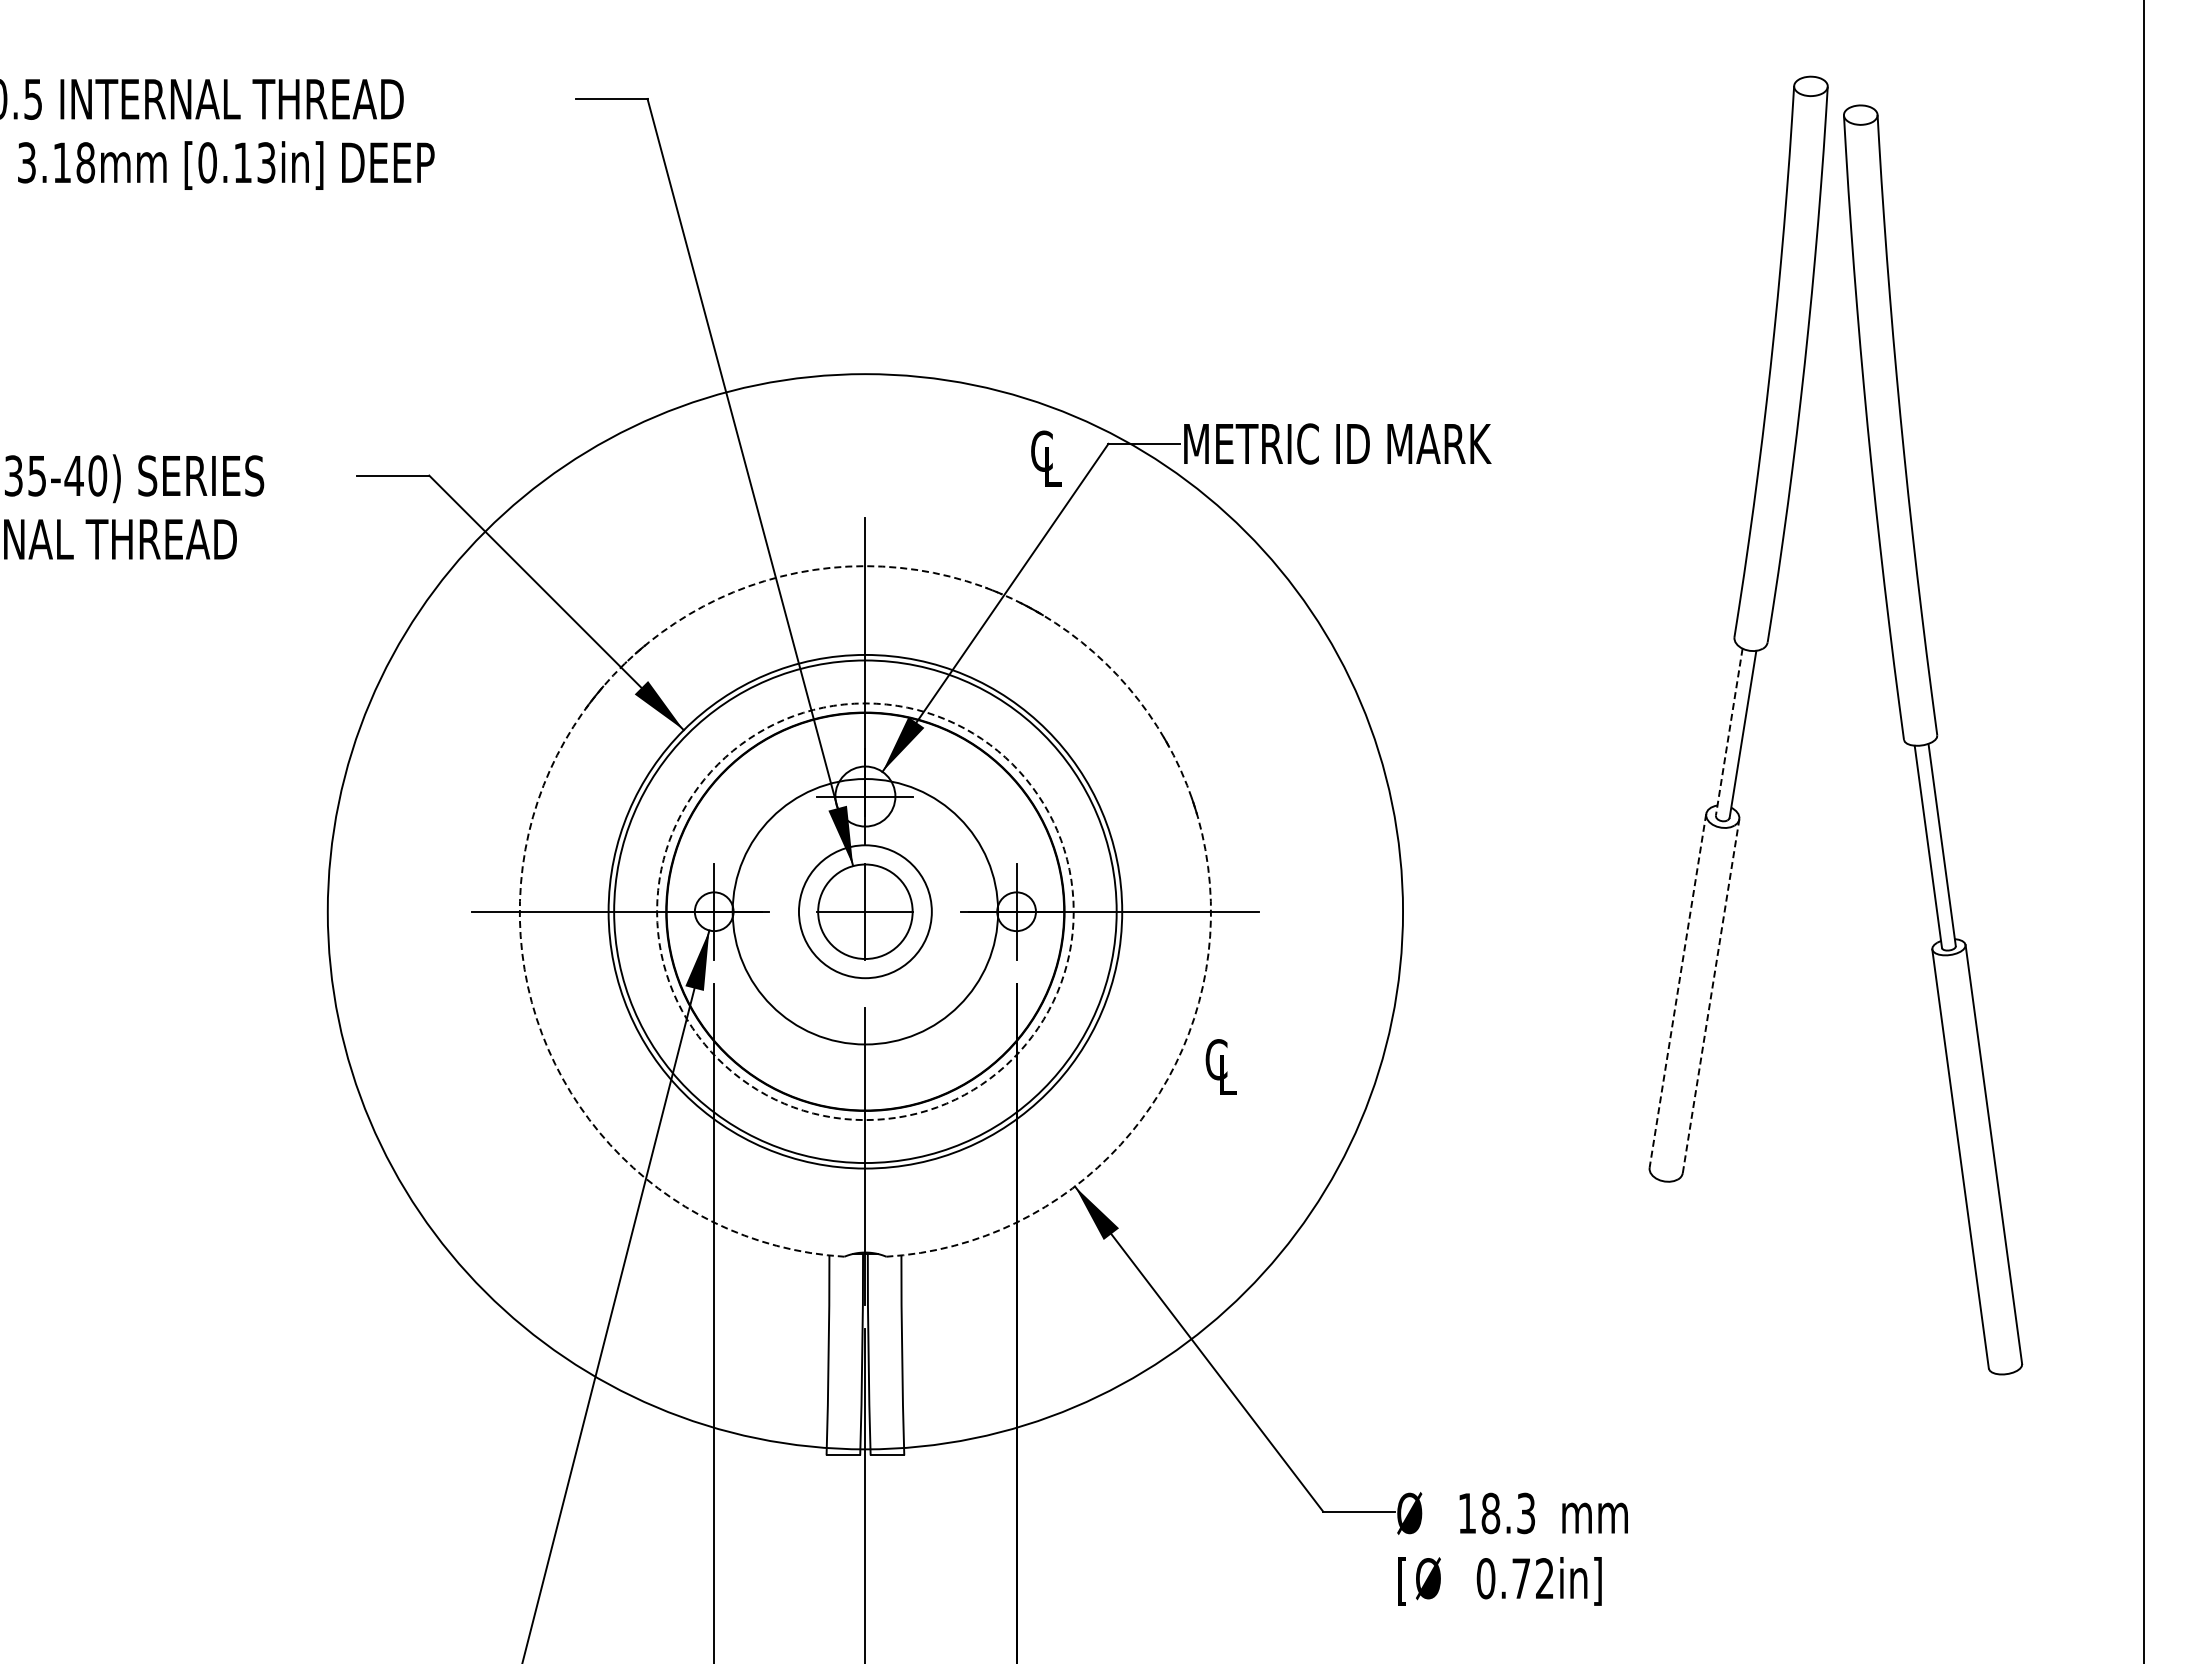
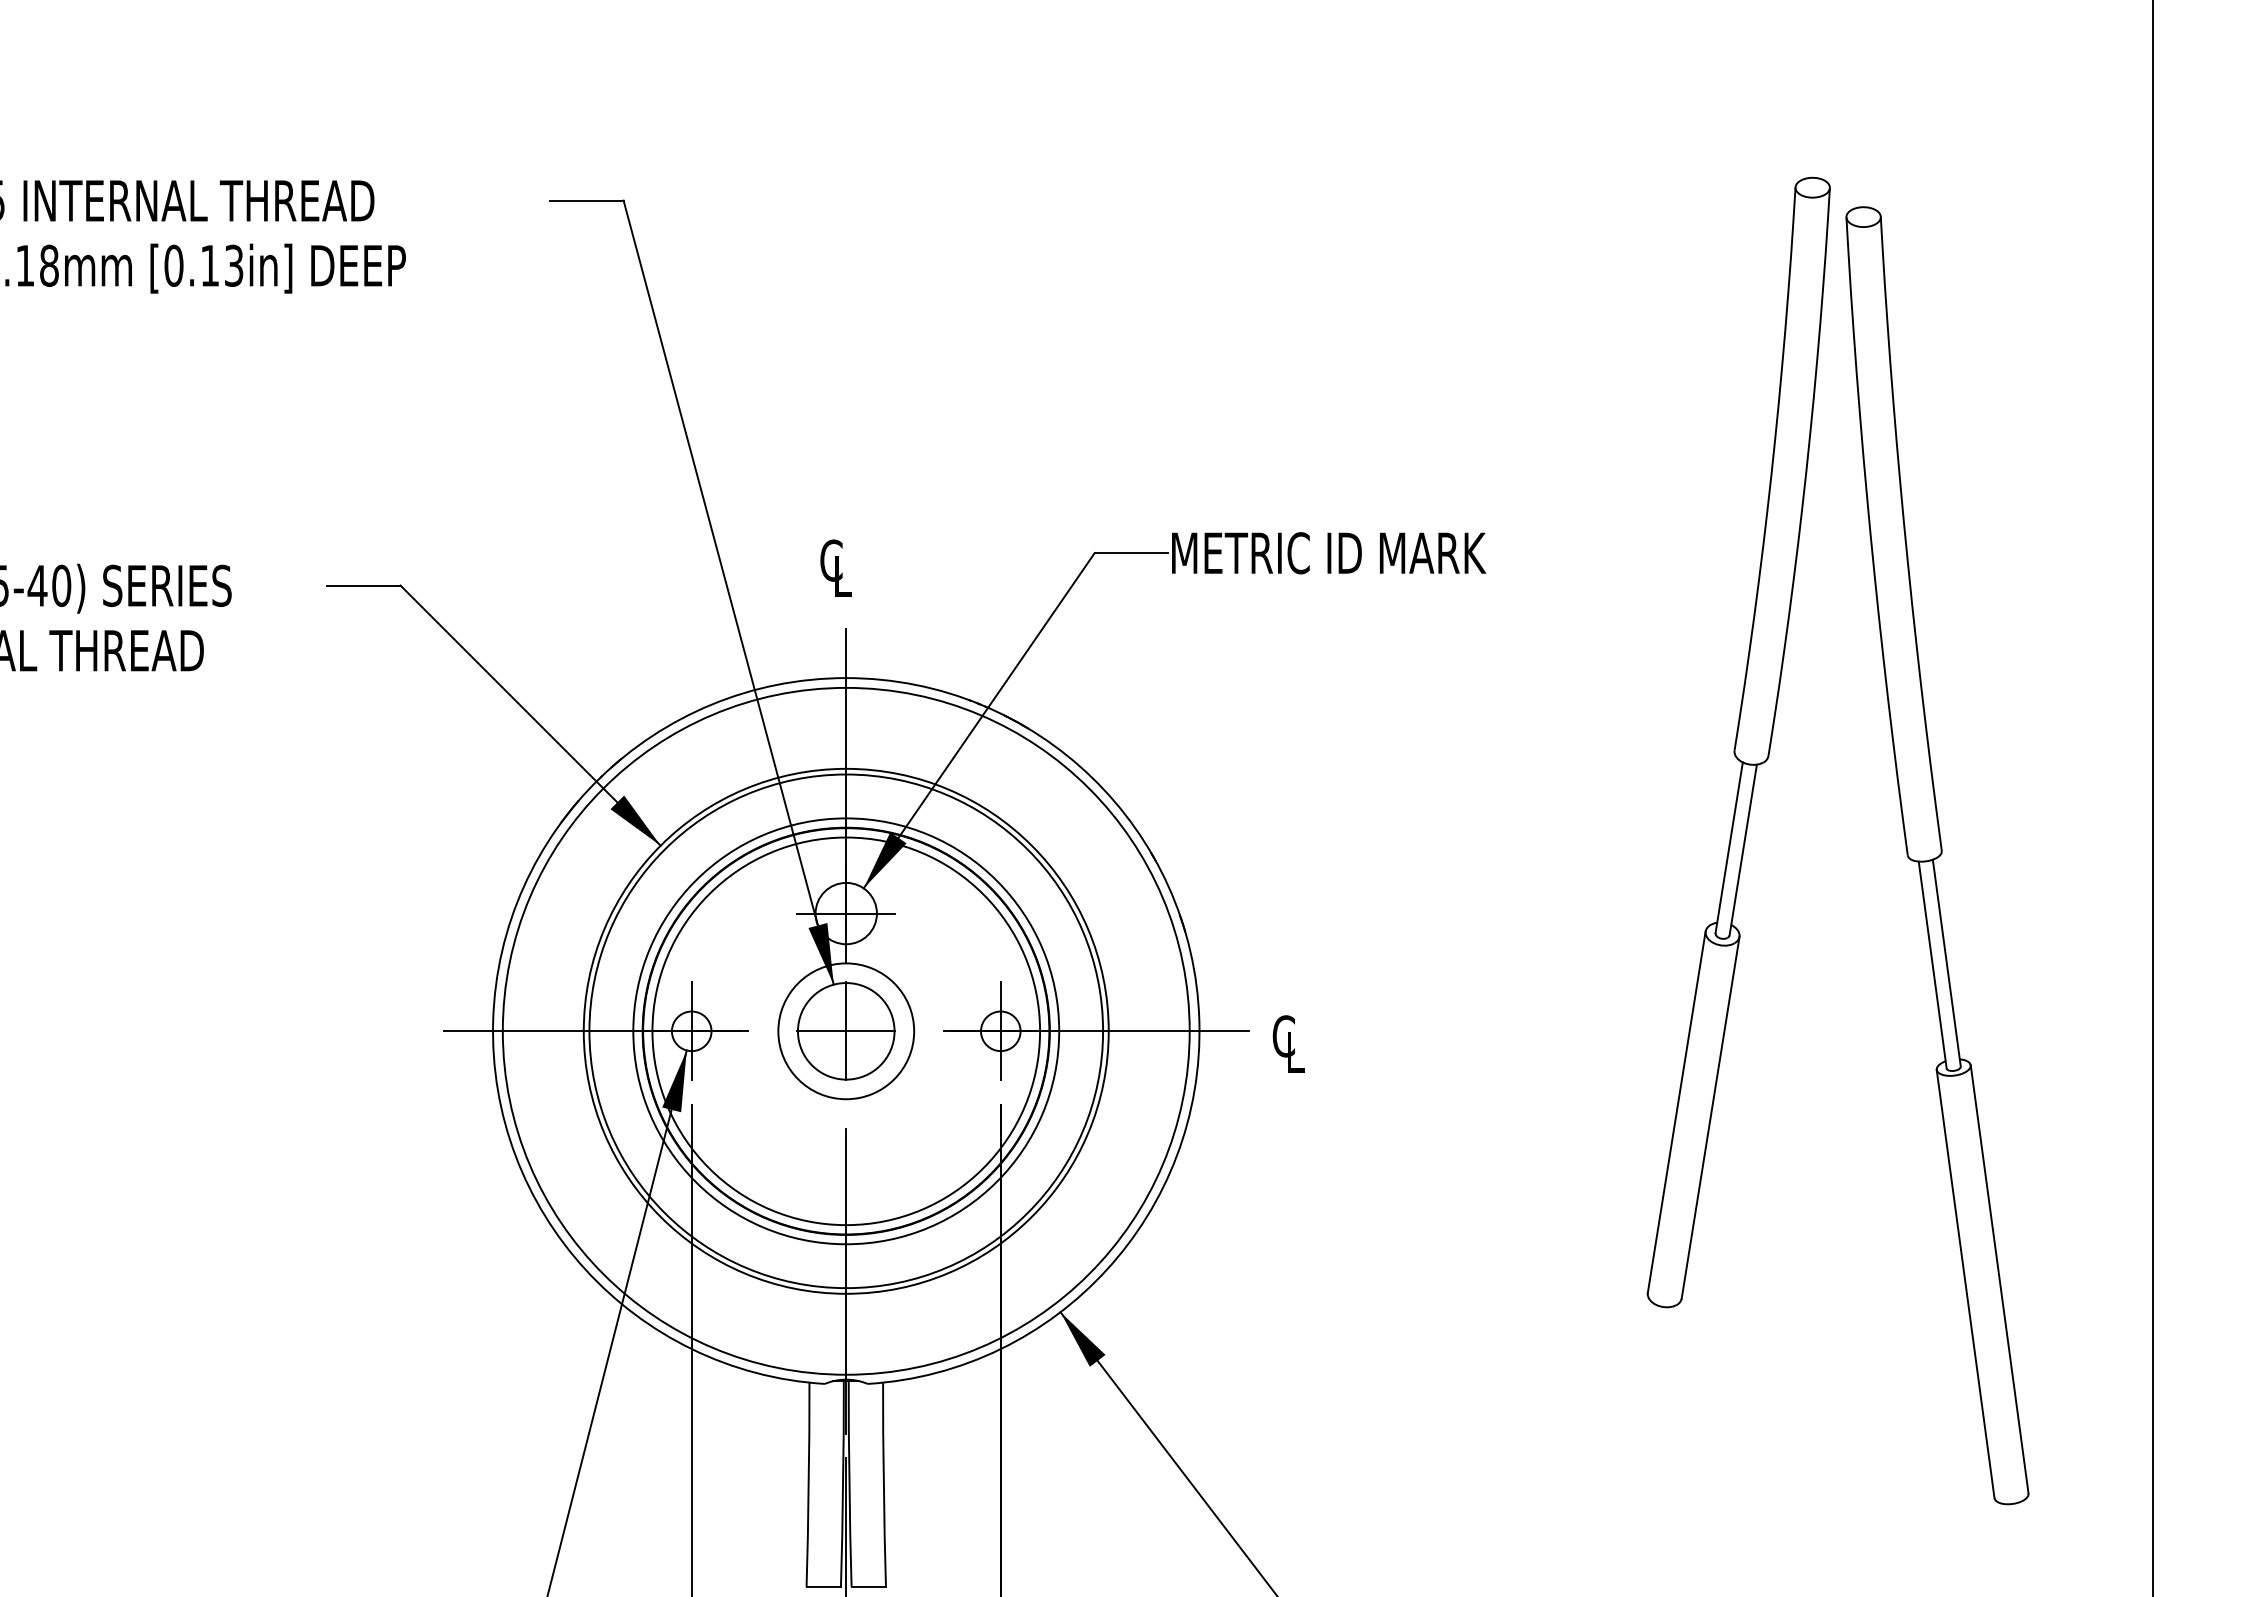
text: (1046, 458) -> (836, 568), moved
arc: (865, 566) -> (846, 678), dashed -> solid
line: (1729, 732) -> (1729, 848), dashed -> solid
circle: (865, 911) -> (846, 1031), dashed -> solid
circle: (865, 911) -> (846, 1031), size x0.62
circle: (865, 911) -> (846, 1031), size x1.43
line: (1677, 991) -> (1676, 1112), dashed -> solid
line: (1711, 995) -> (1711, 1116), dashed -> solid
text: (1220, 1066) -> (1287, 1043), moved

